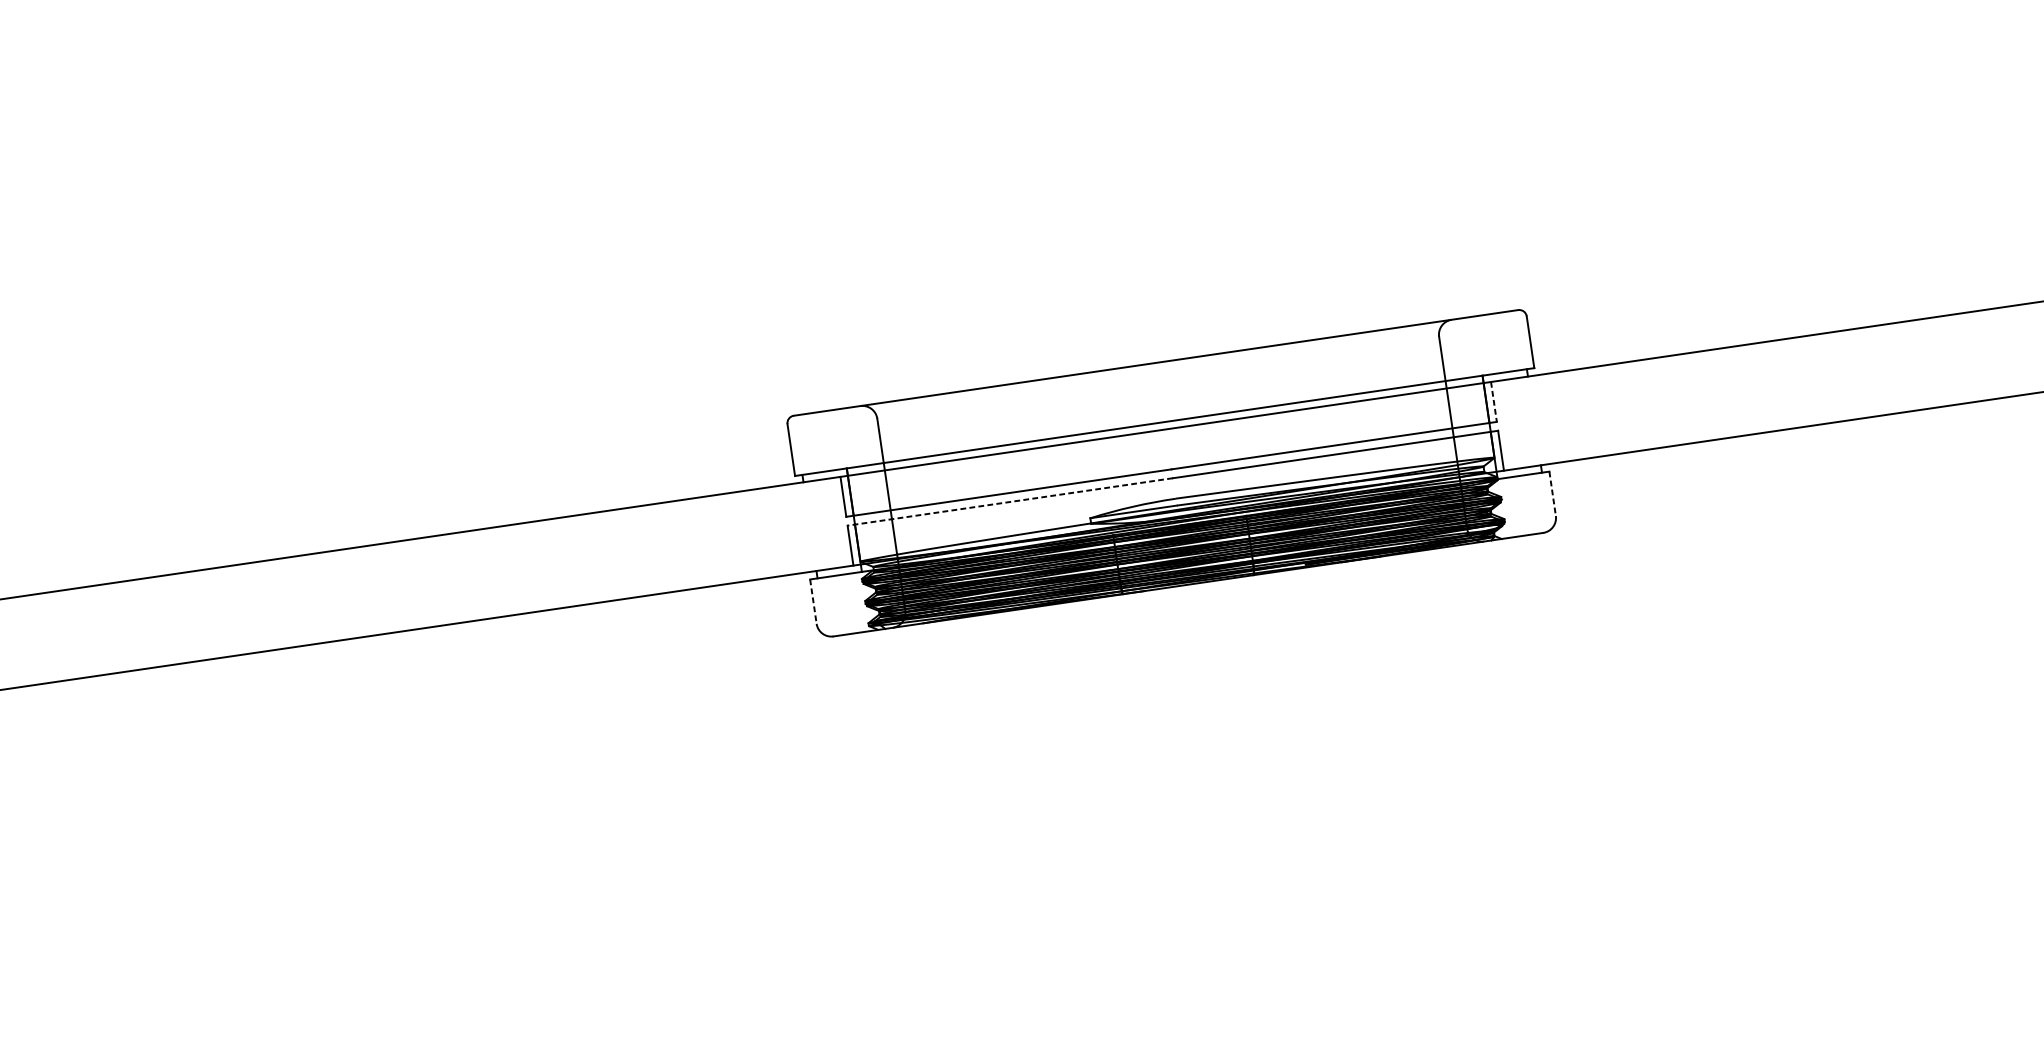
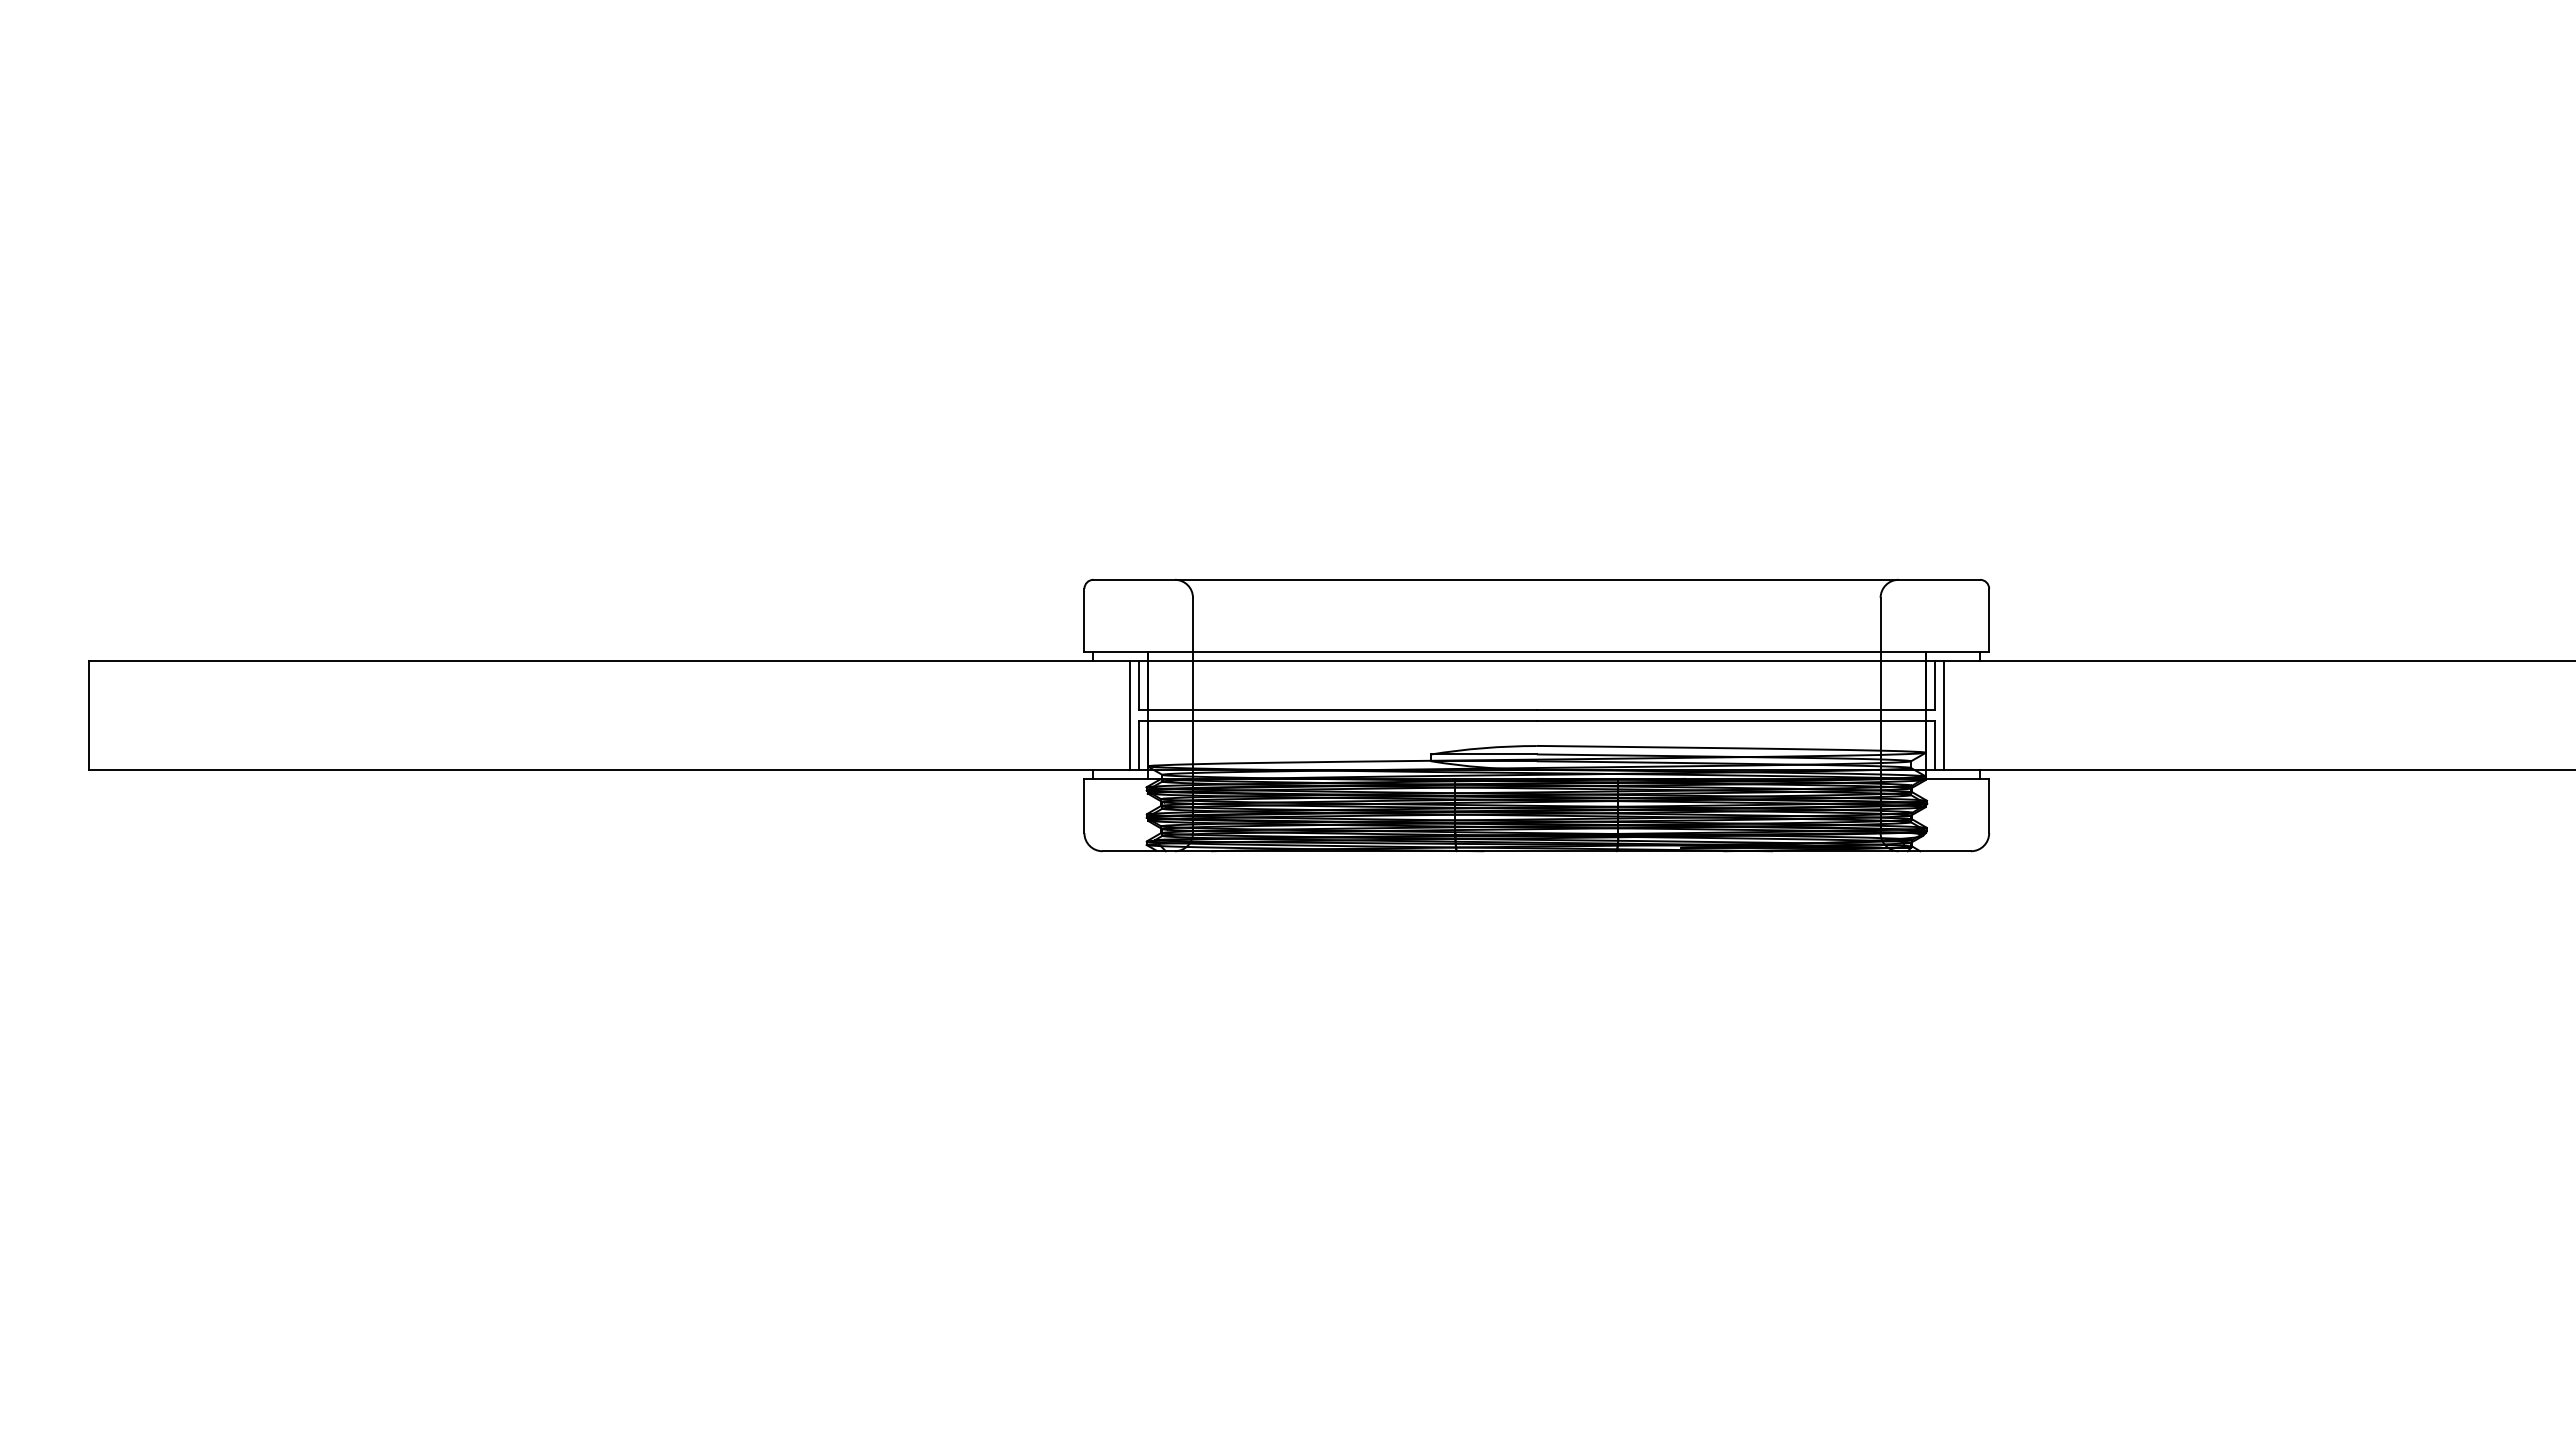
line: (1493, 402) -> (1934, 686), dashed -> solid
line: (1504, 425) -> (1943, 715), added
line: (1552, 494) -> (1989, 806), dashed -> solid
line: (1009, 501) -> (1337, 720), dashed -> solid
line: (839, 522) -> (1129, 715), added
line: (813, 602) -> (1084, 806), dashed -> solid

